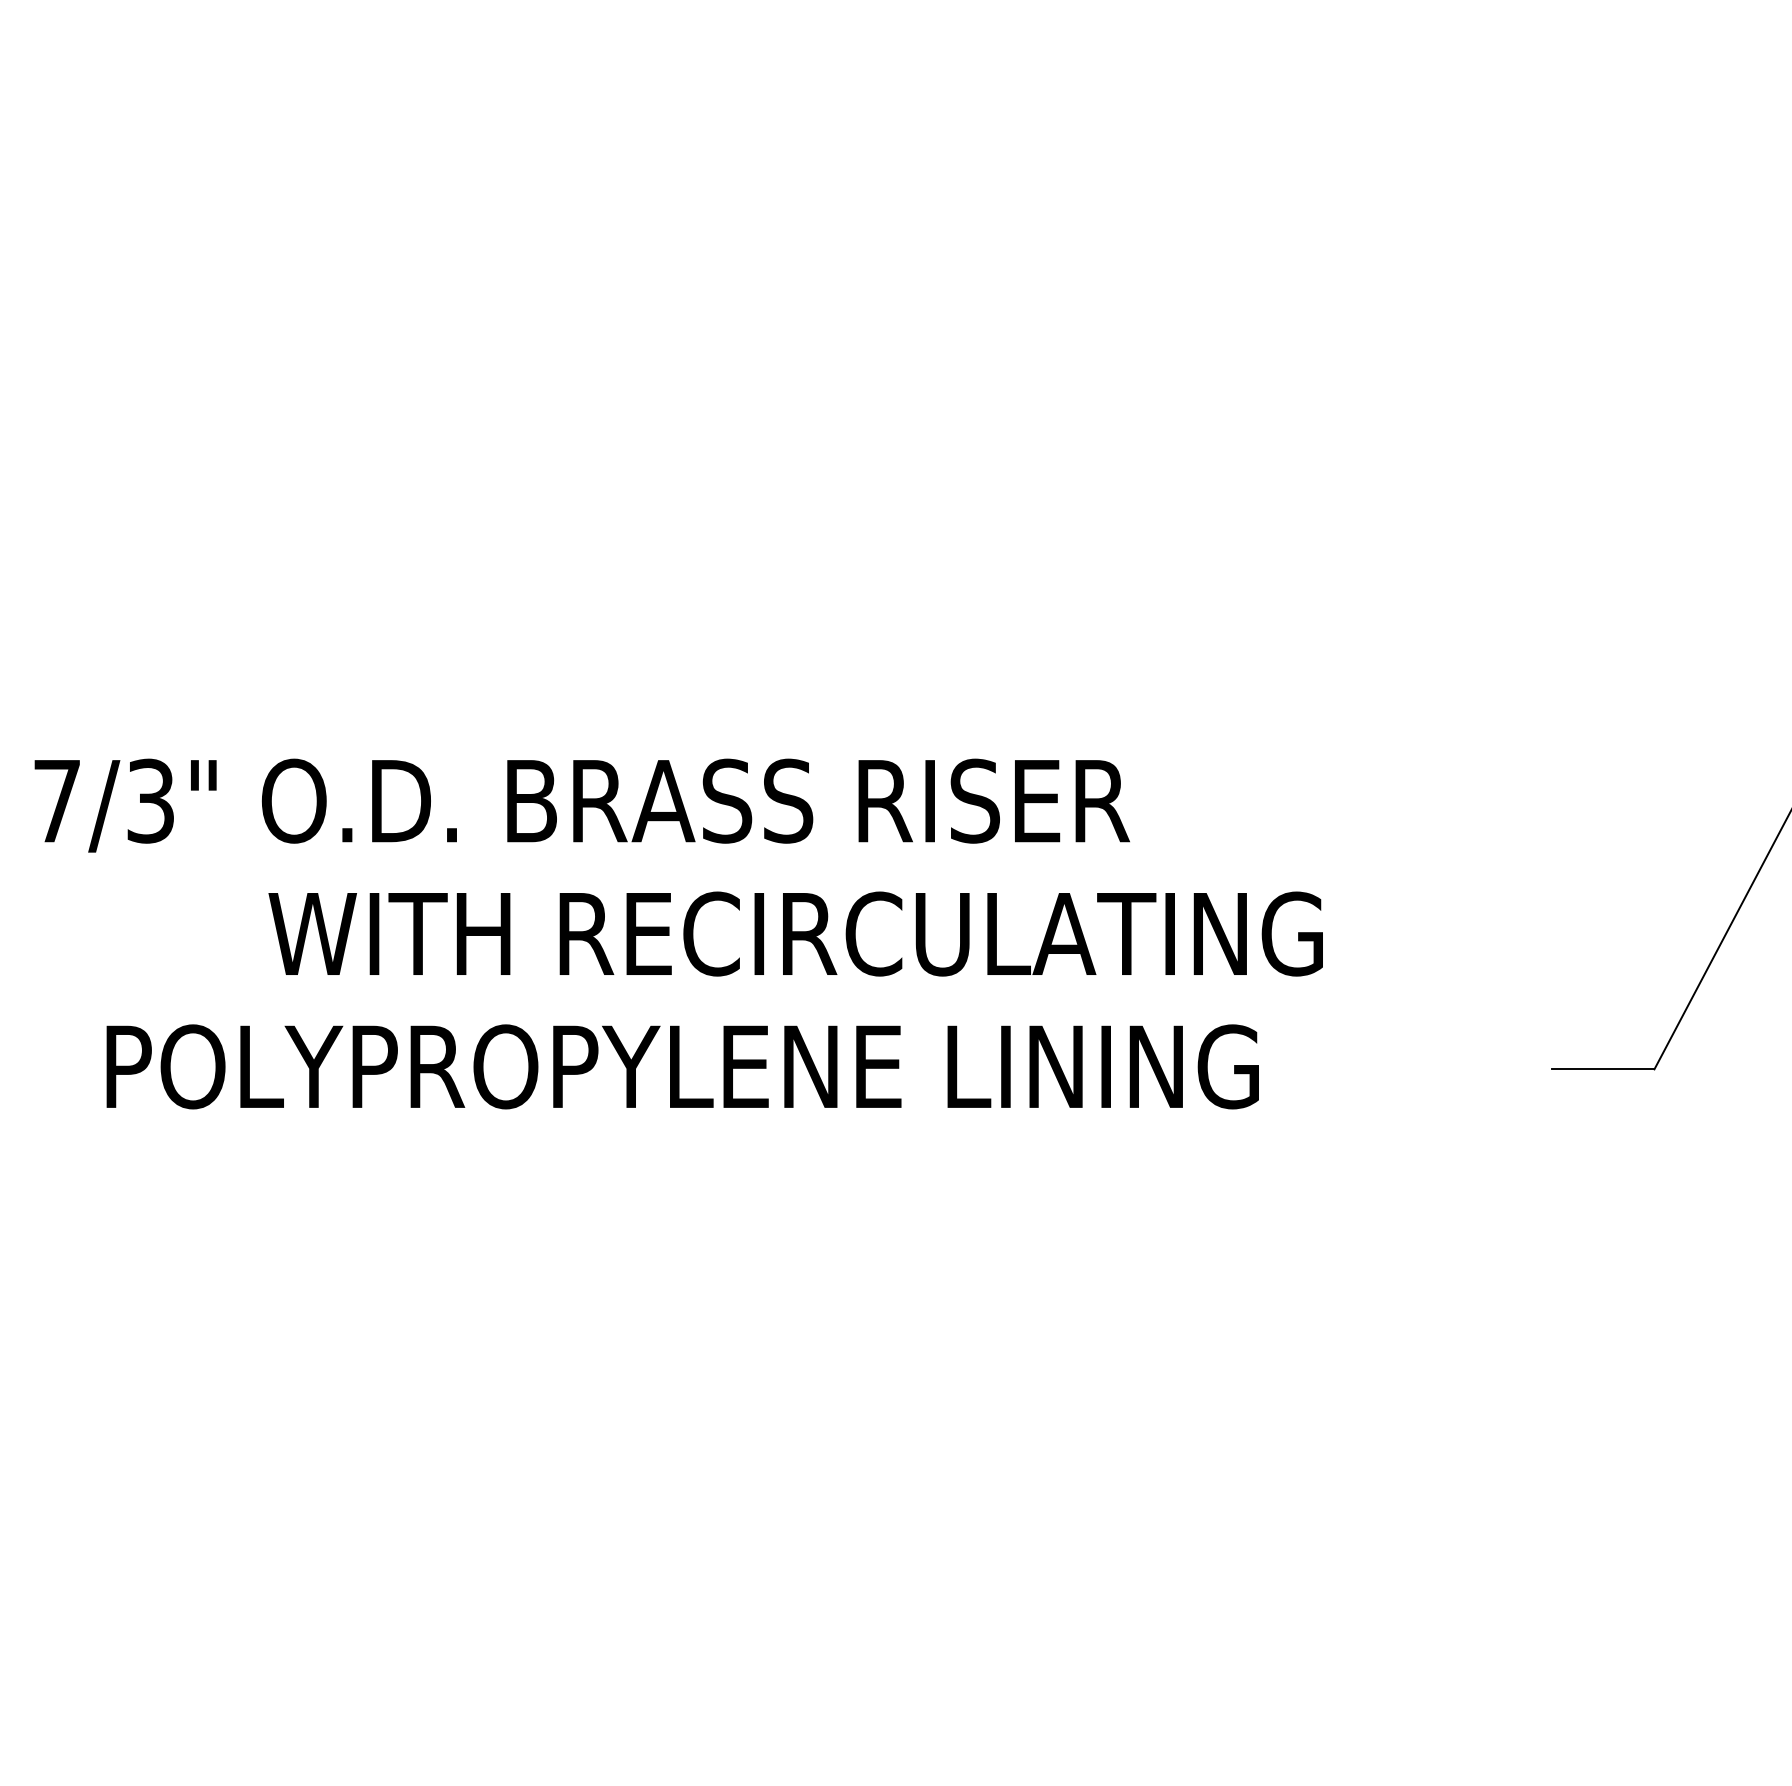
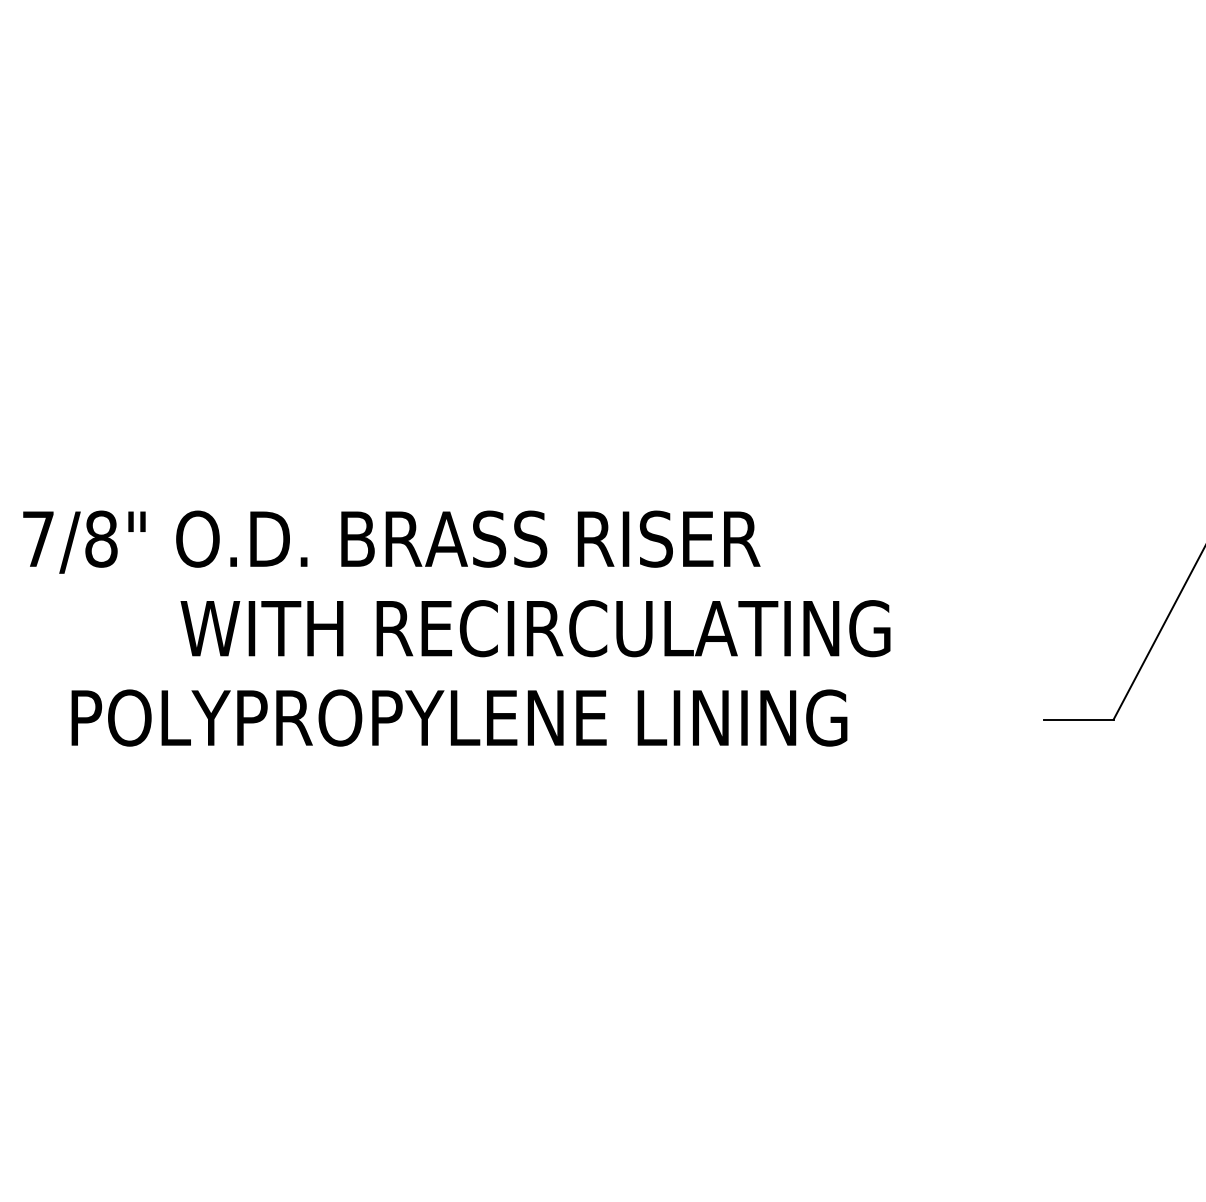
text: (151, 800) -> (101, 538), 7/3" -> 7/8"

